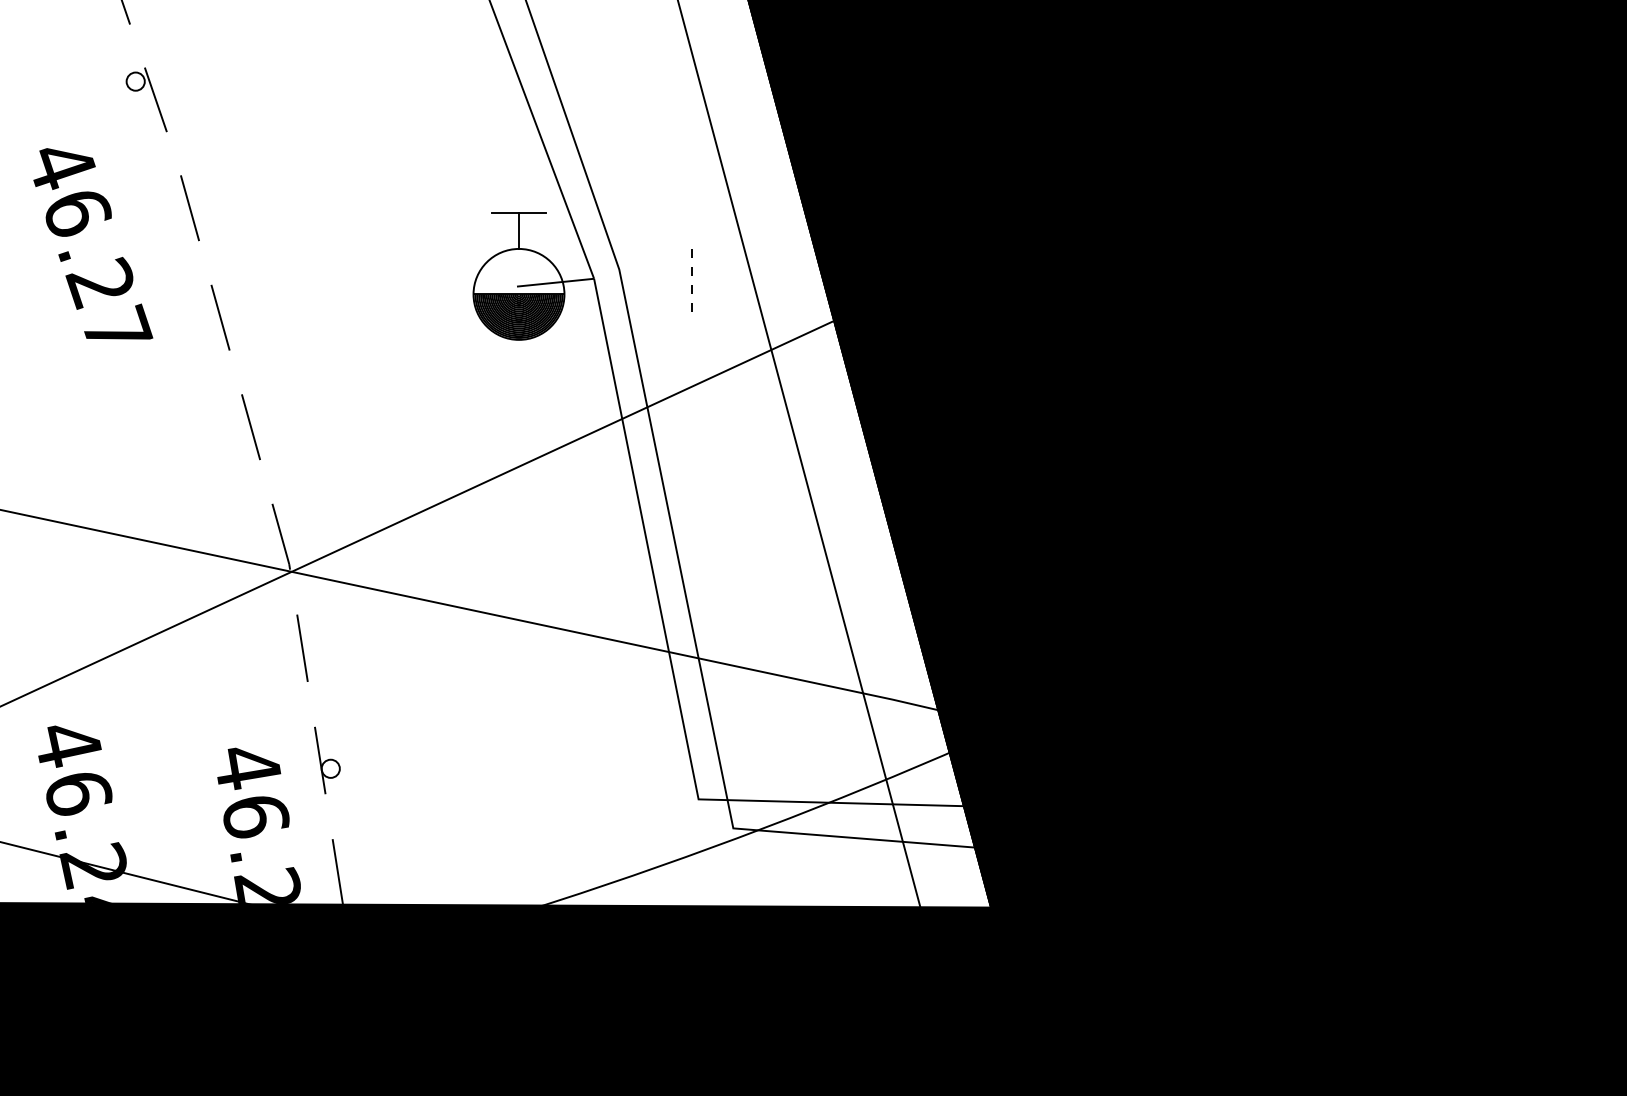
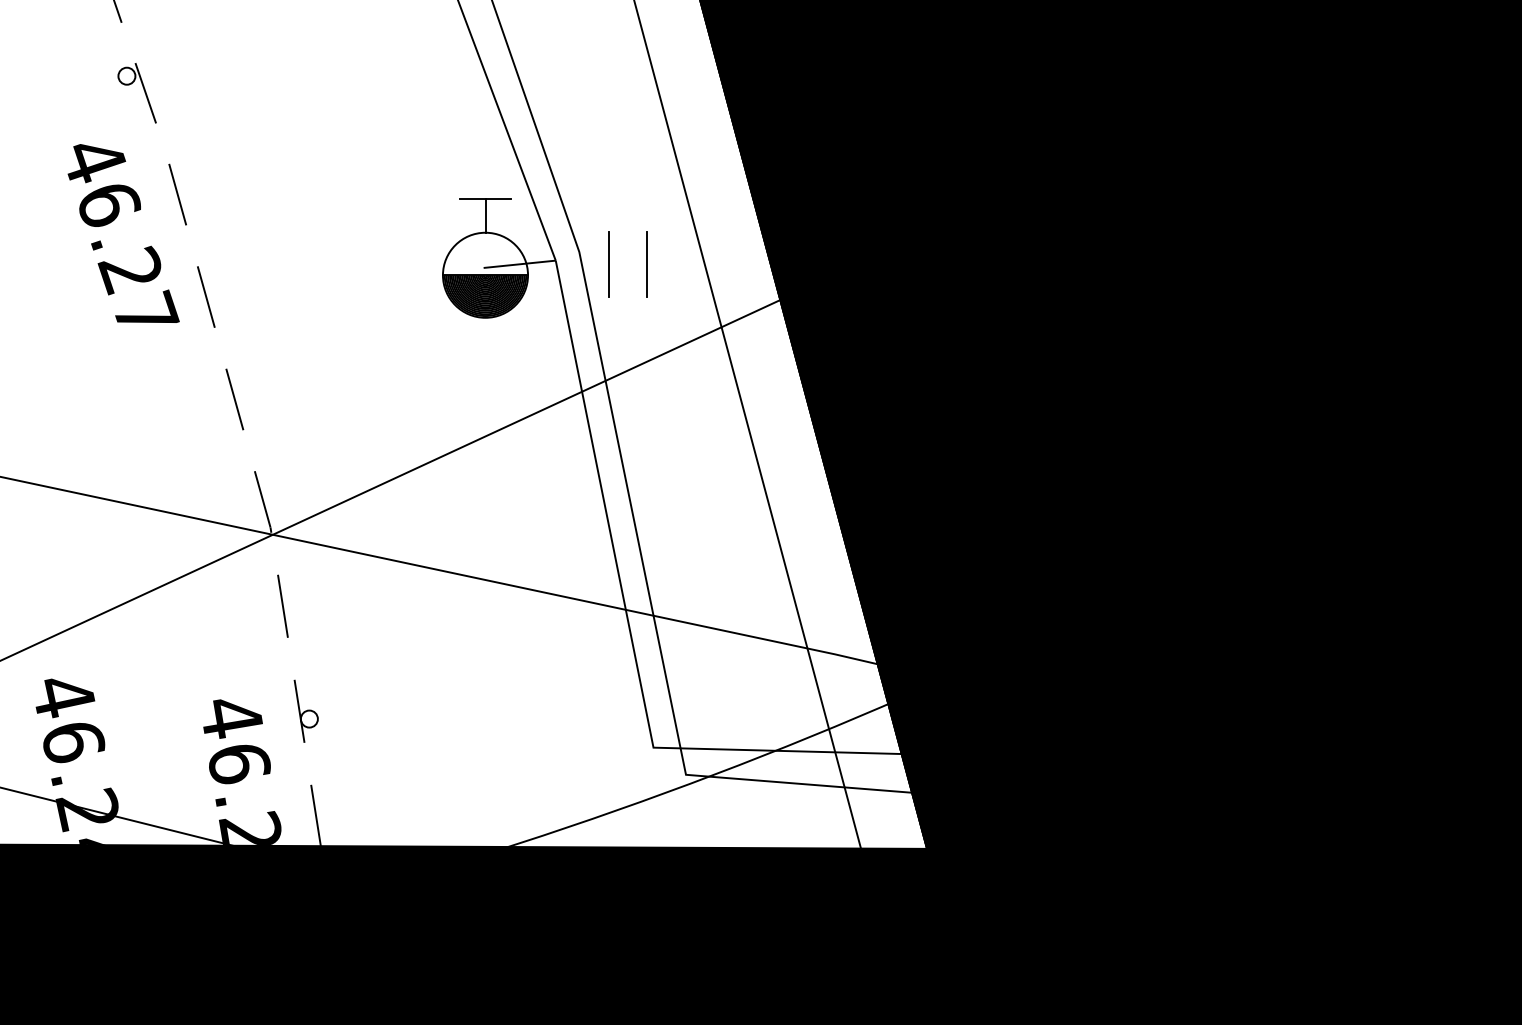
text: (93, 243) -> (123, 233), moved
line: (650, 282) -> (608, 264), added
line: (692, 283) -> (647, 265), dashed -> solid

